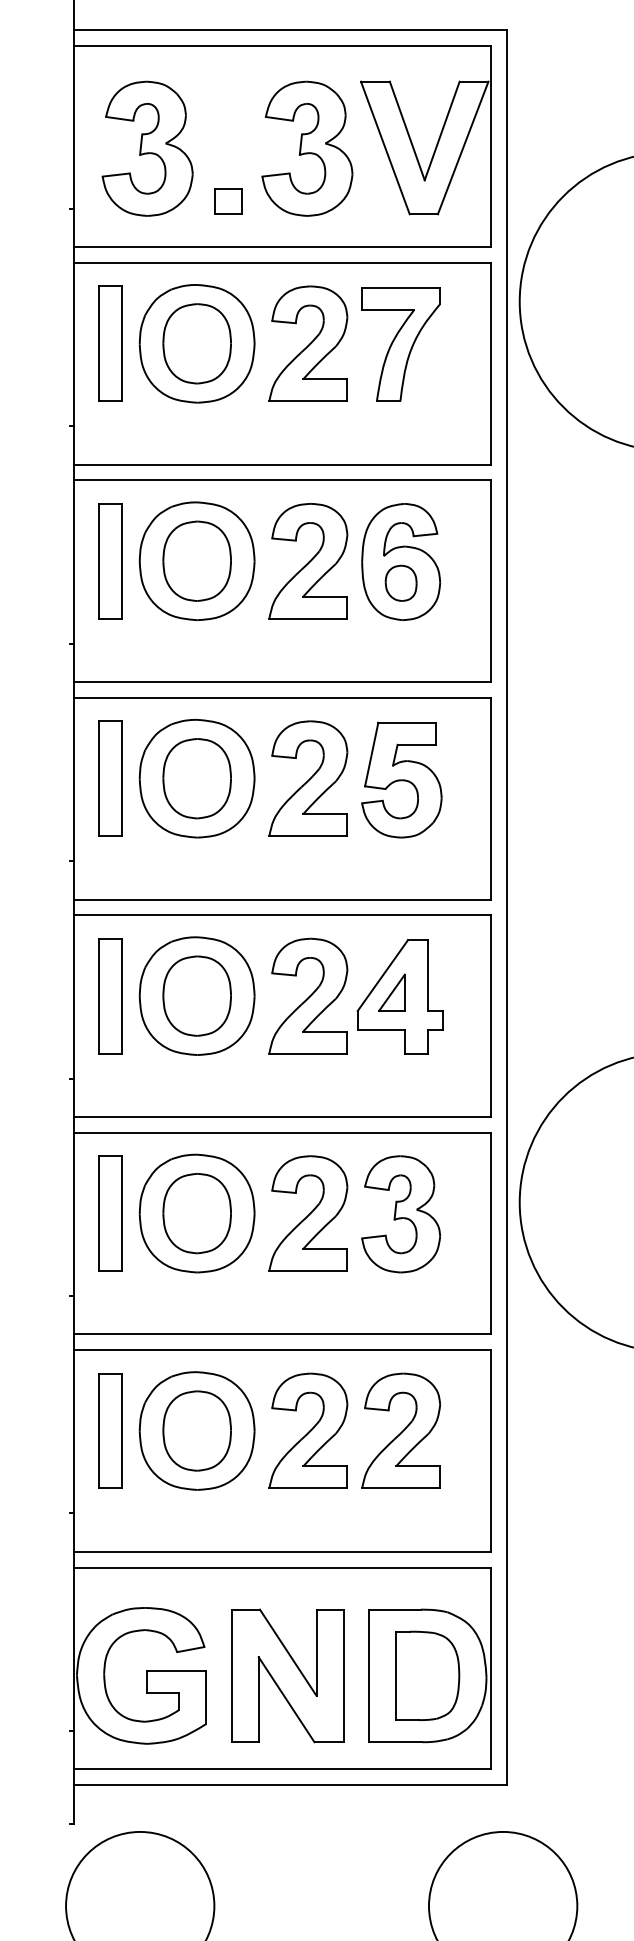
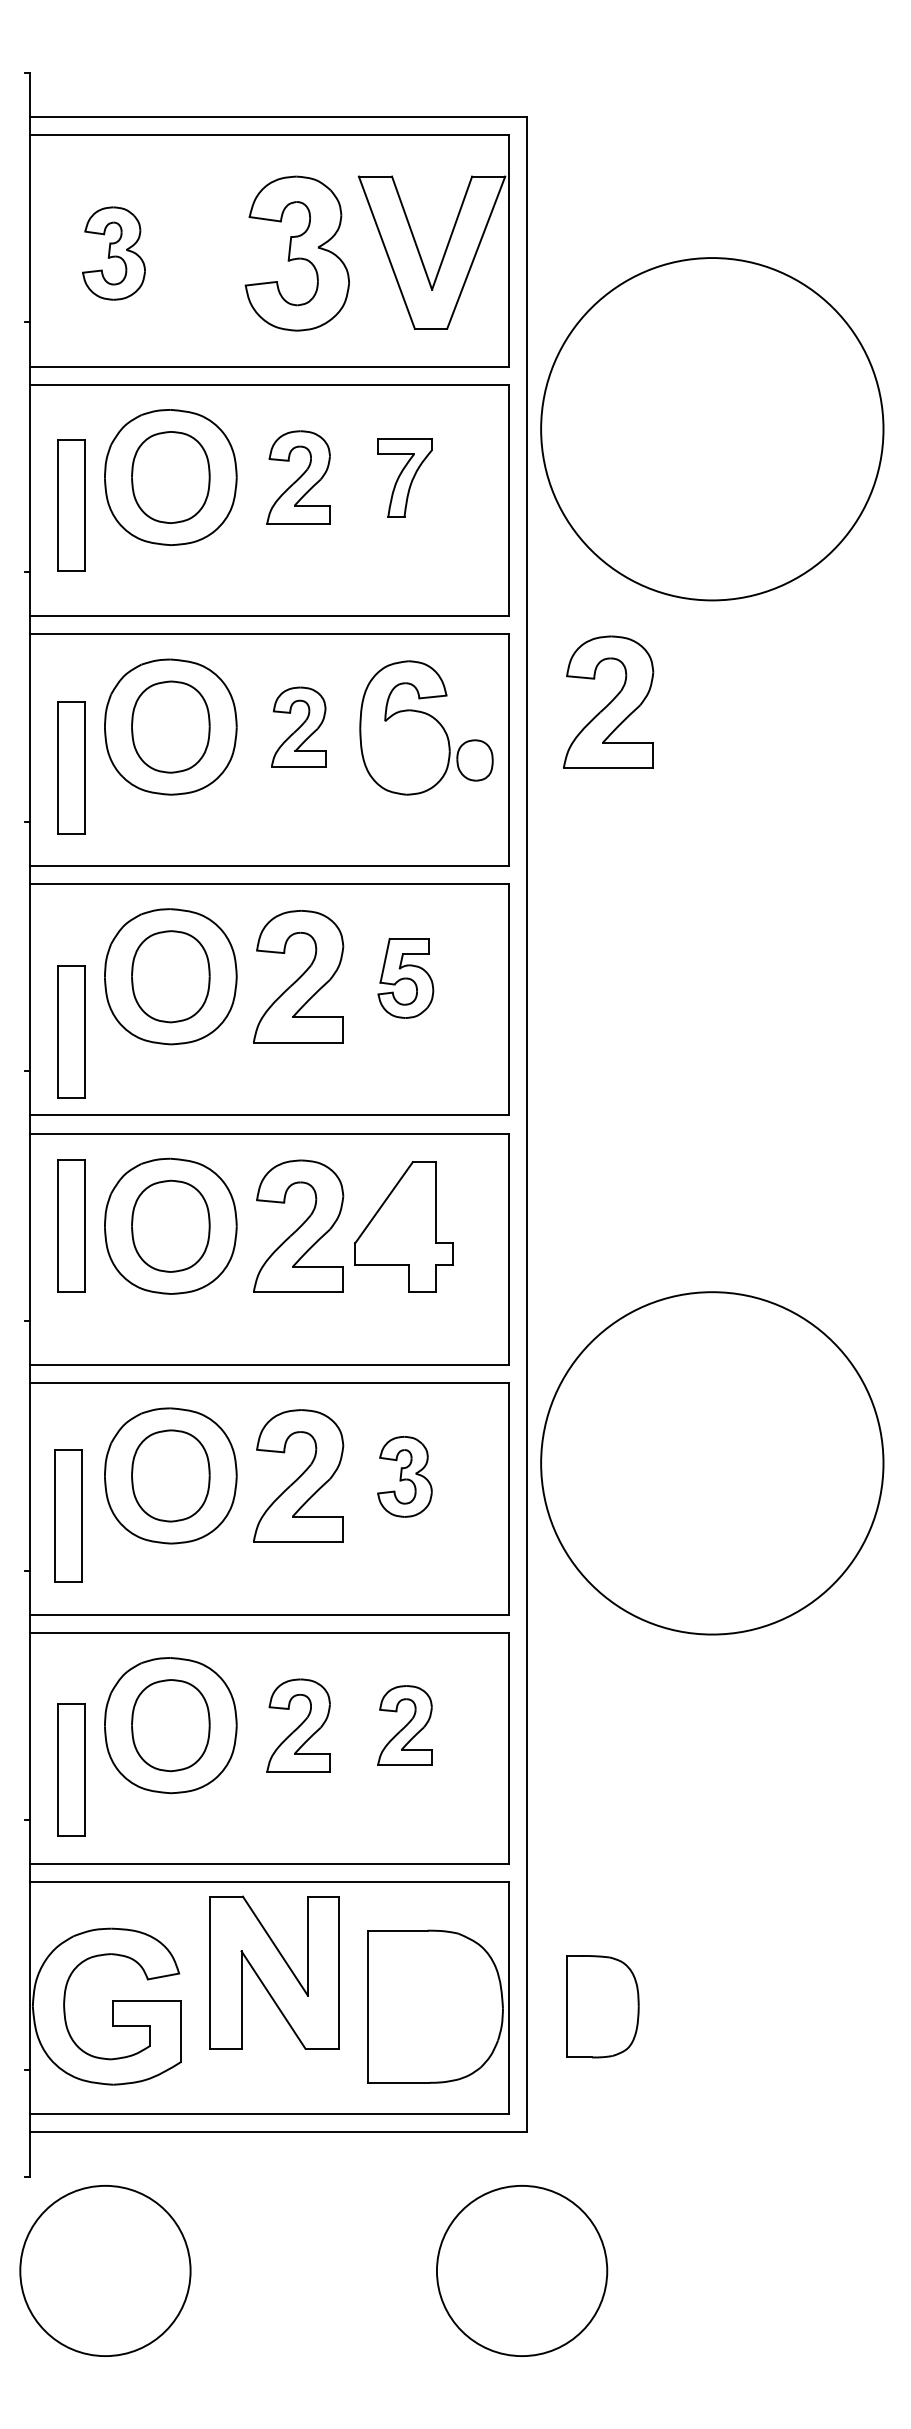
part: (147, 148) -> (113, 253), size x0.6
part: (228, 201) -> (206, 314), removed
part: (308, 342) -> (298, 476), size x0.7
part: (110, 343) -> (71, 505), moved
part: (400, 343) -> (404, 477), size x0.6
part: (578, 538) -> (608, 701), added
part: (110, 560) -> (71, 767), moved
part: (308, 560) -> (298, 726), size x0.6
part: (400, 583) -> (474, 760), moved
part: (110, 778) -> (71, 1031), moved
part: (401, 780) -> (405, 978), size x0.6
part: (392, 992) -> (394, 1222), removed
part: (110, 1213) -> (68, 1515), moved
part: (400, 1214) -> (404, 1476), size x0.6
part: (110, 1430) -> (71, 1769), moved
part: (308, 1430) -> (298, 1725), size x0.7
part: (400, 1430) -> (404, 1725), size x0.6
part: (287, 1675) -> (274, 1972), moved
part: (427, 1675) -> (602, 2006), moved

